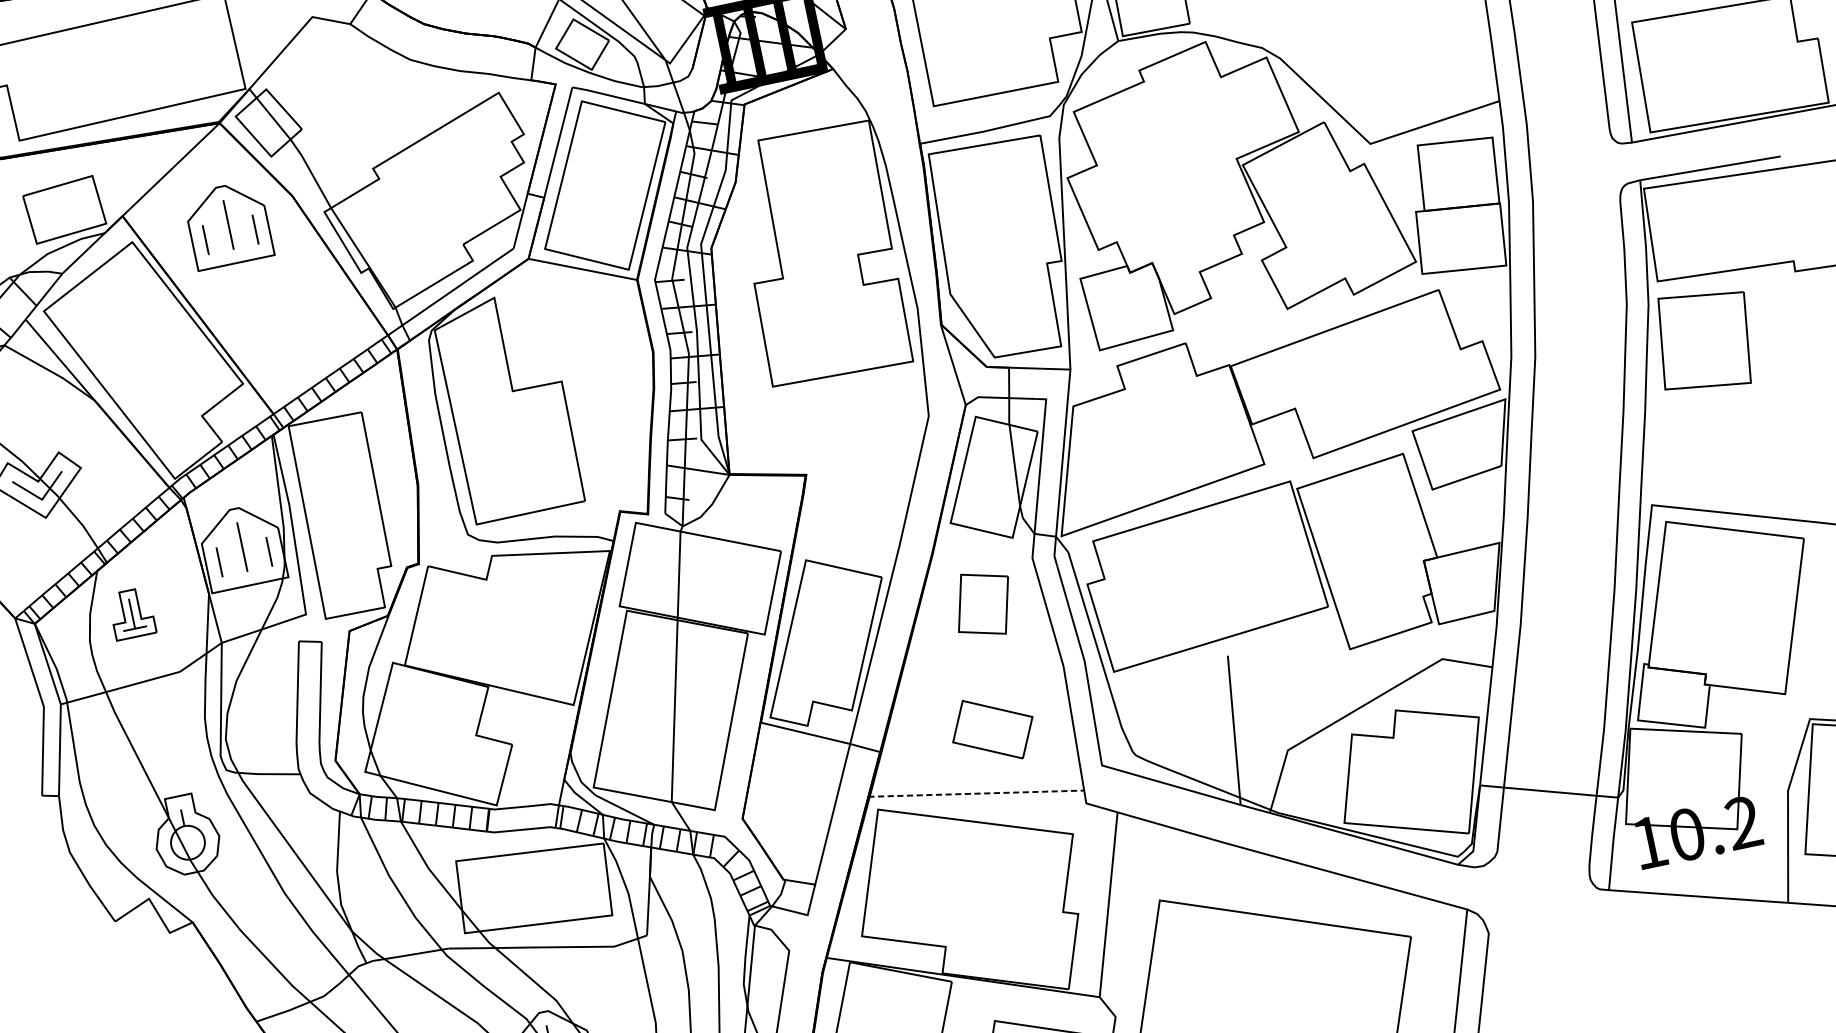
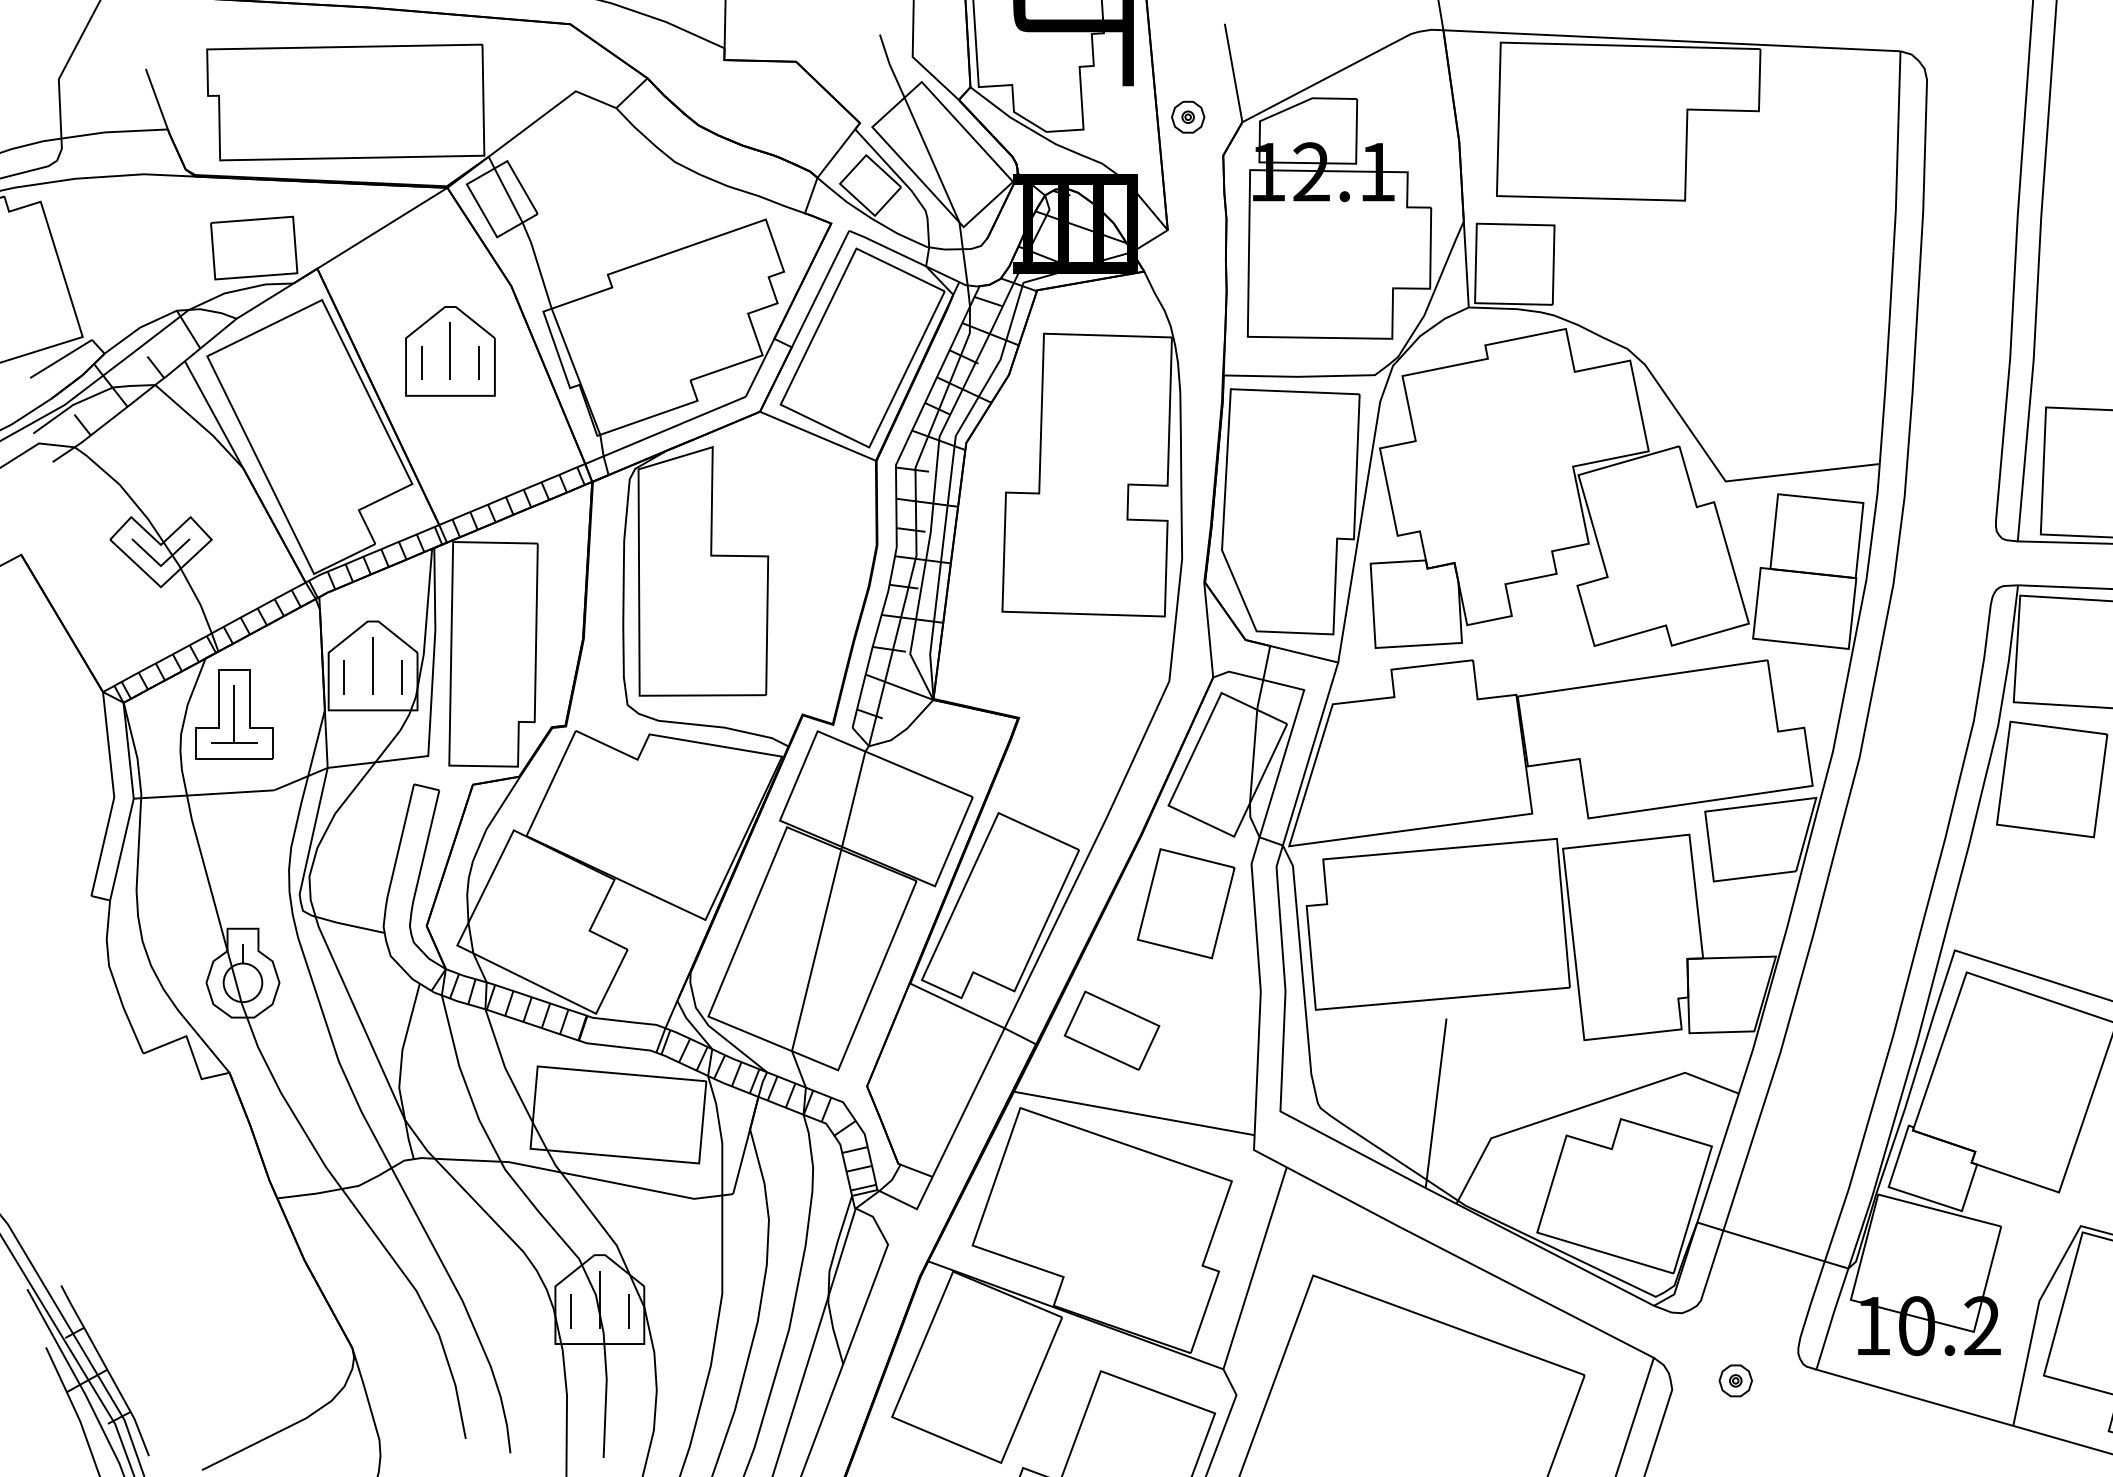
part: (228, 224) -> (450, 351), moved
part: (982, 604) -> (1185, 903), size x1.43
part: (132, 613) -> (234, 714), size x1.67
part: (992, 729) -> (1111, 1030), moved
line: (977, 793) -> (1134, 1113), dashed -> solid
part: (1541, 914) -> (1735, 1380), added

